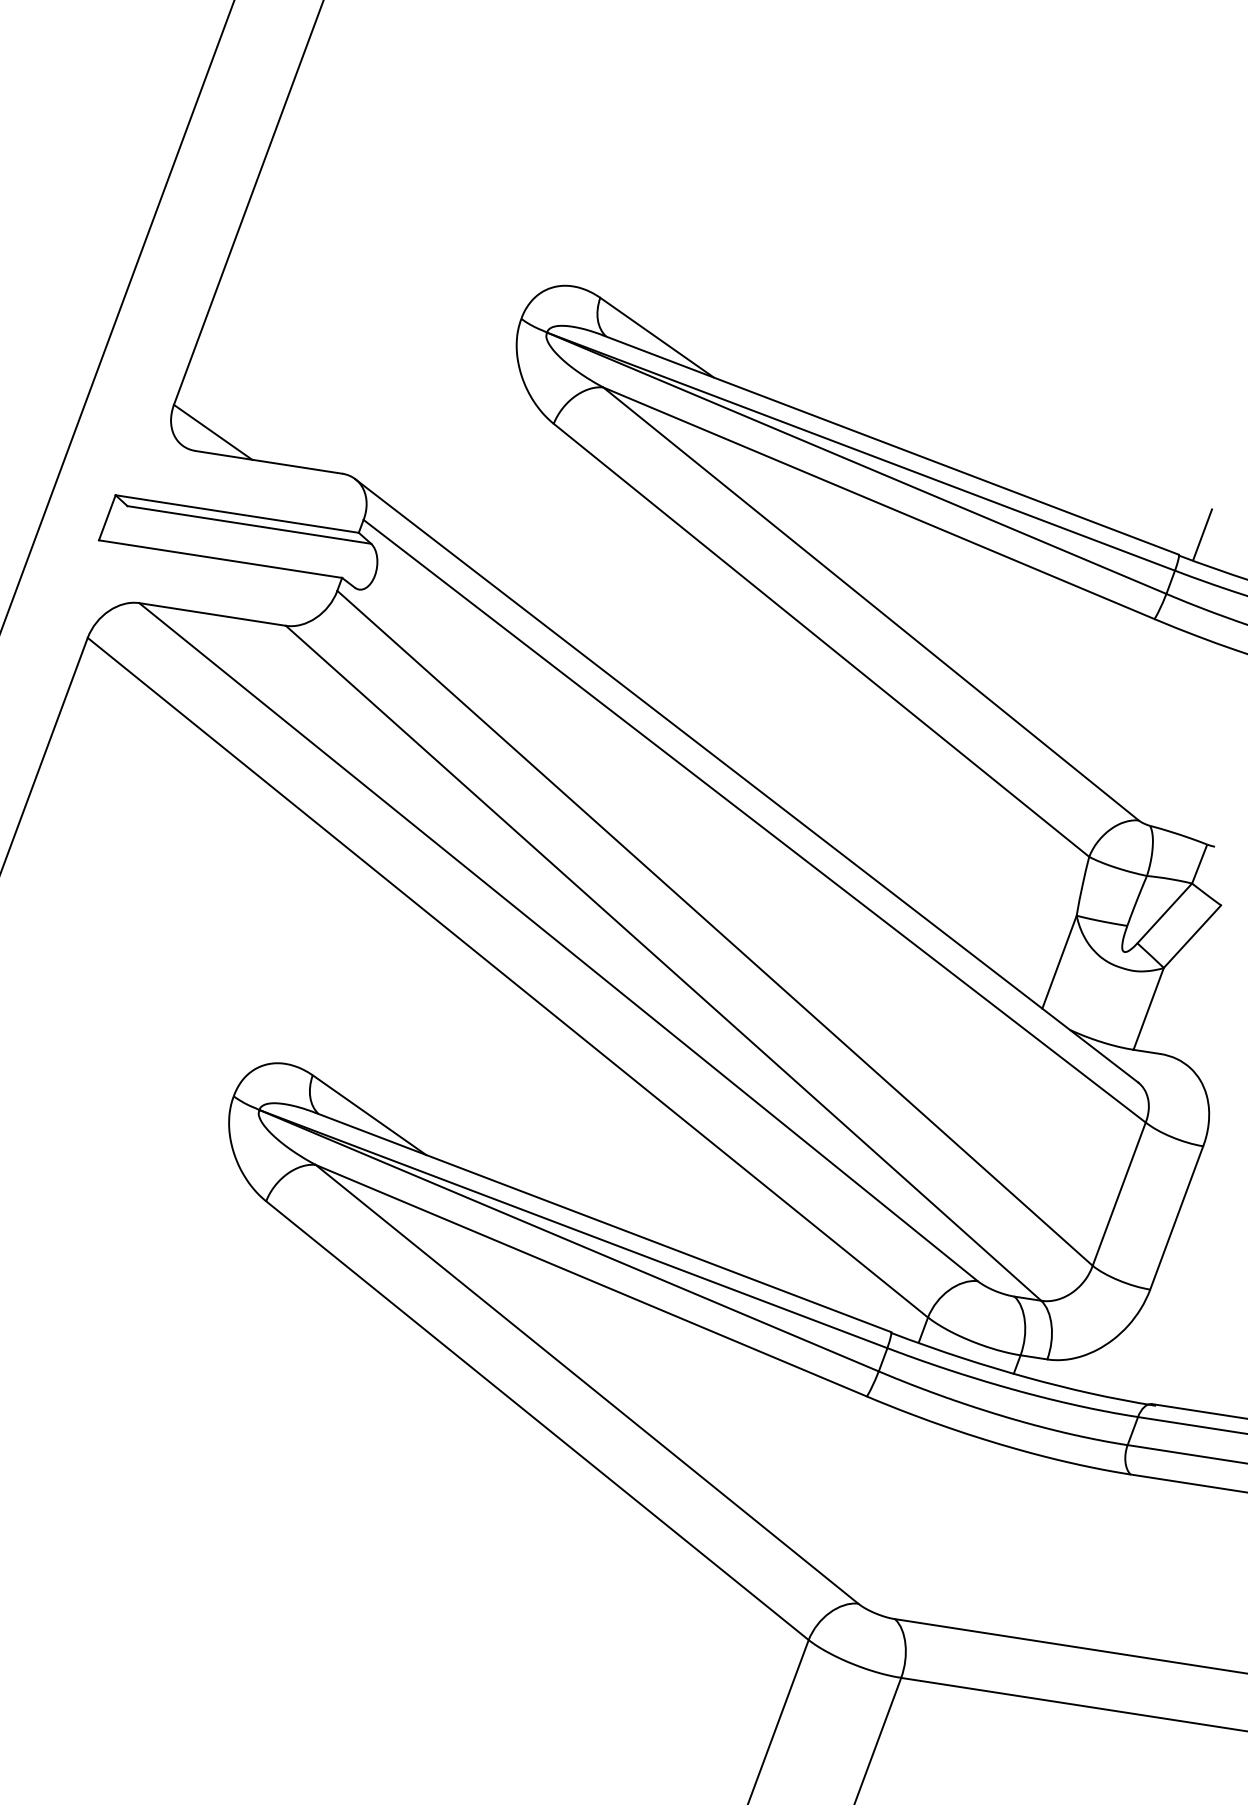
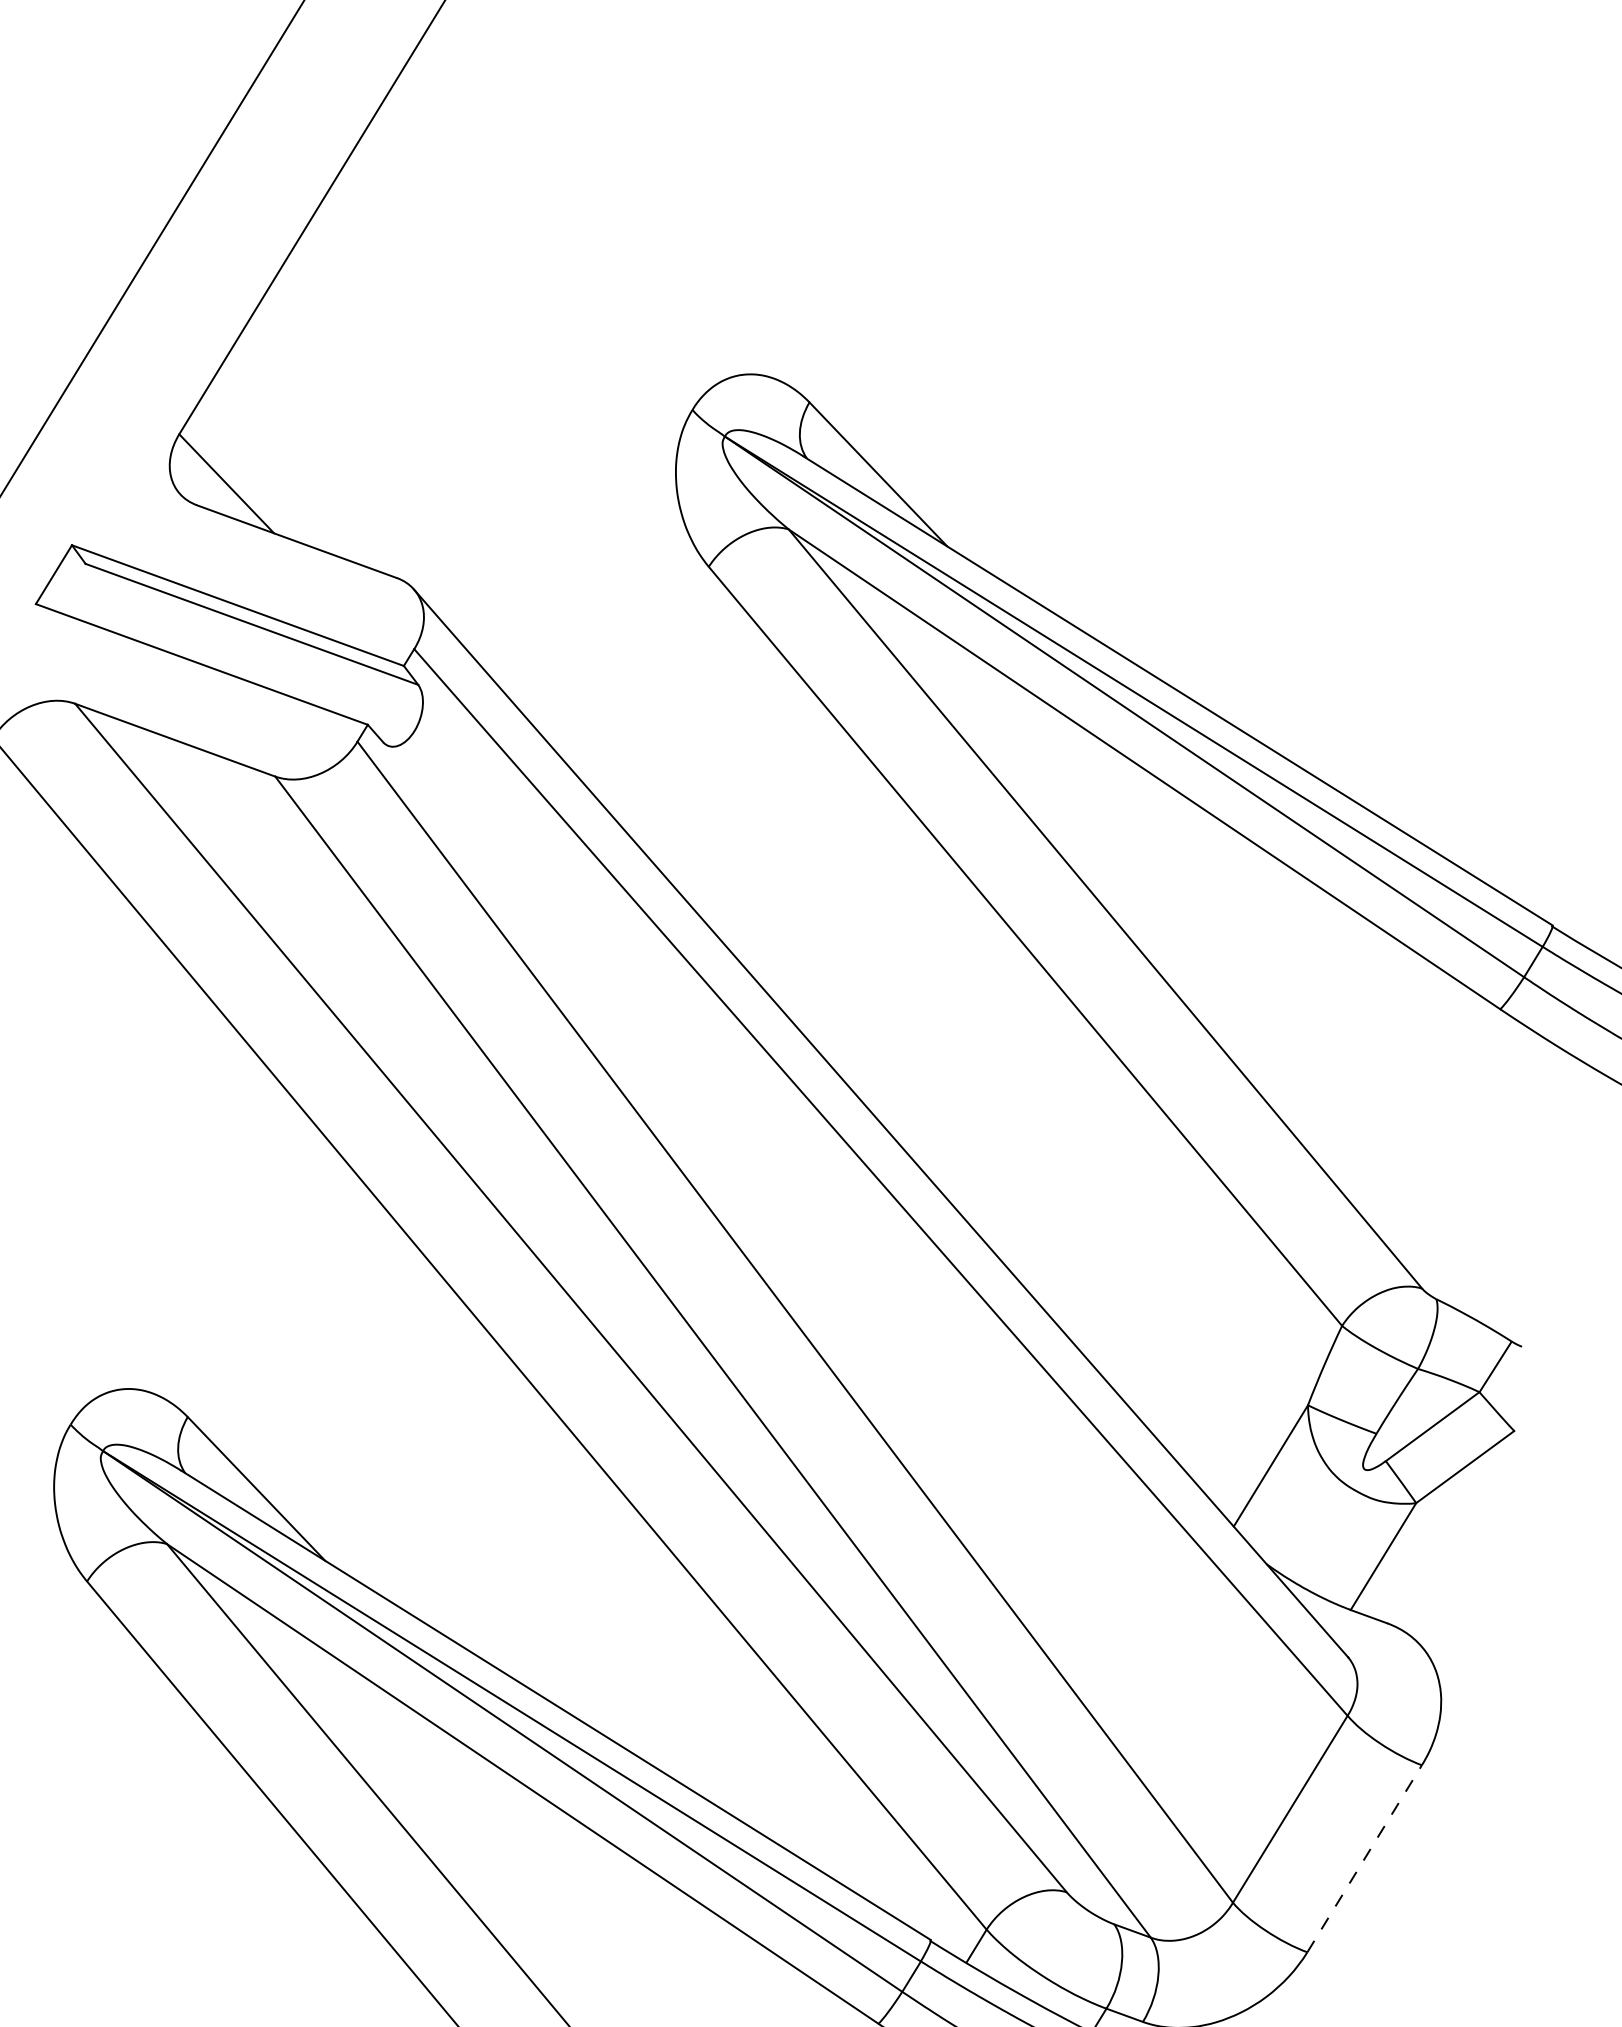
line: (1202, 534) -> (1591, 903), removed
line: (1176, 1217) -> (1364, 1858), solid -> dashed

